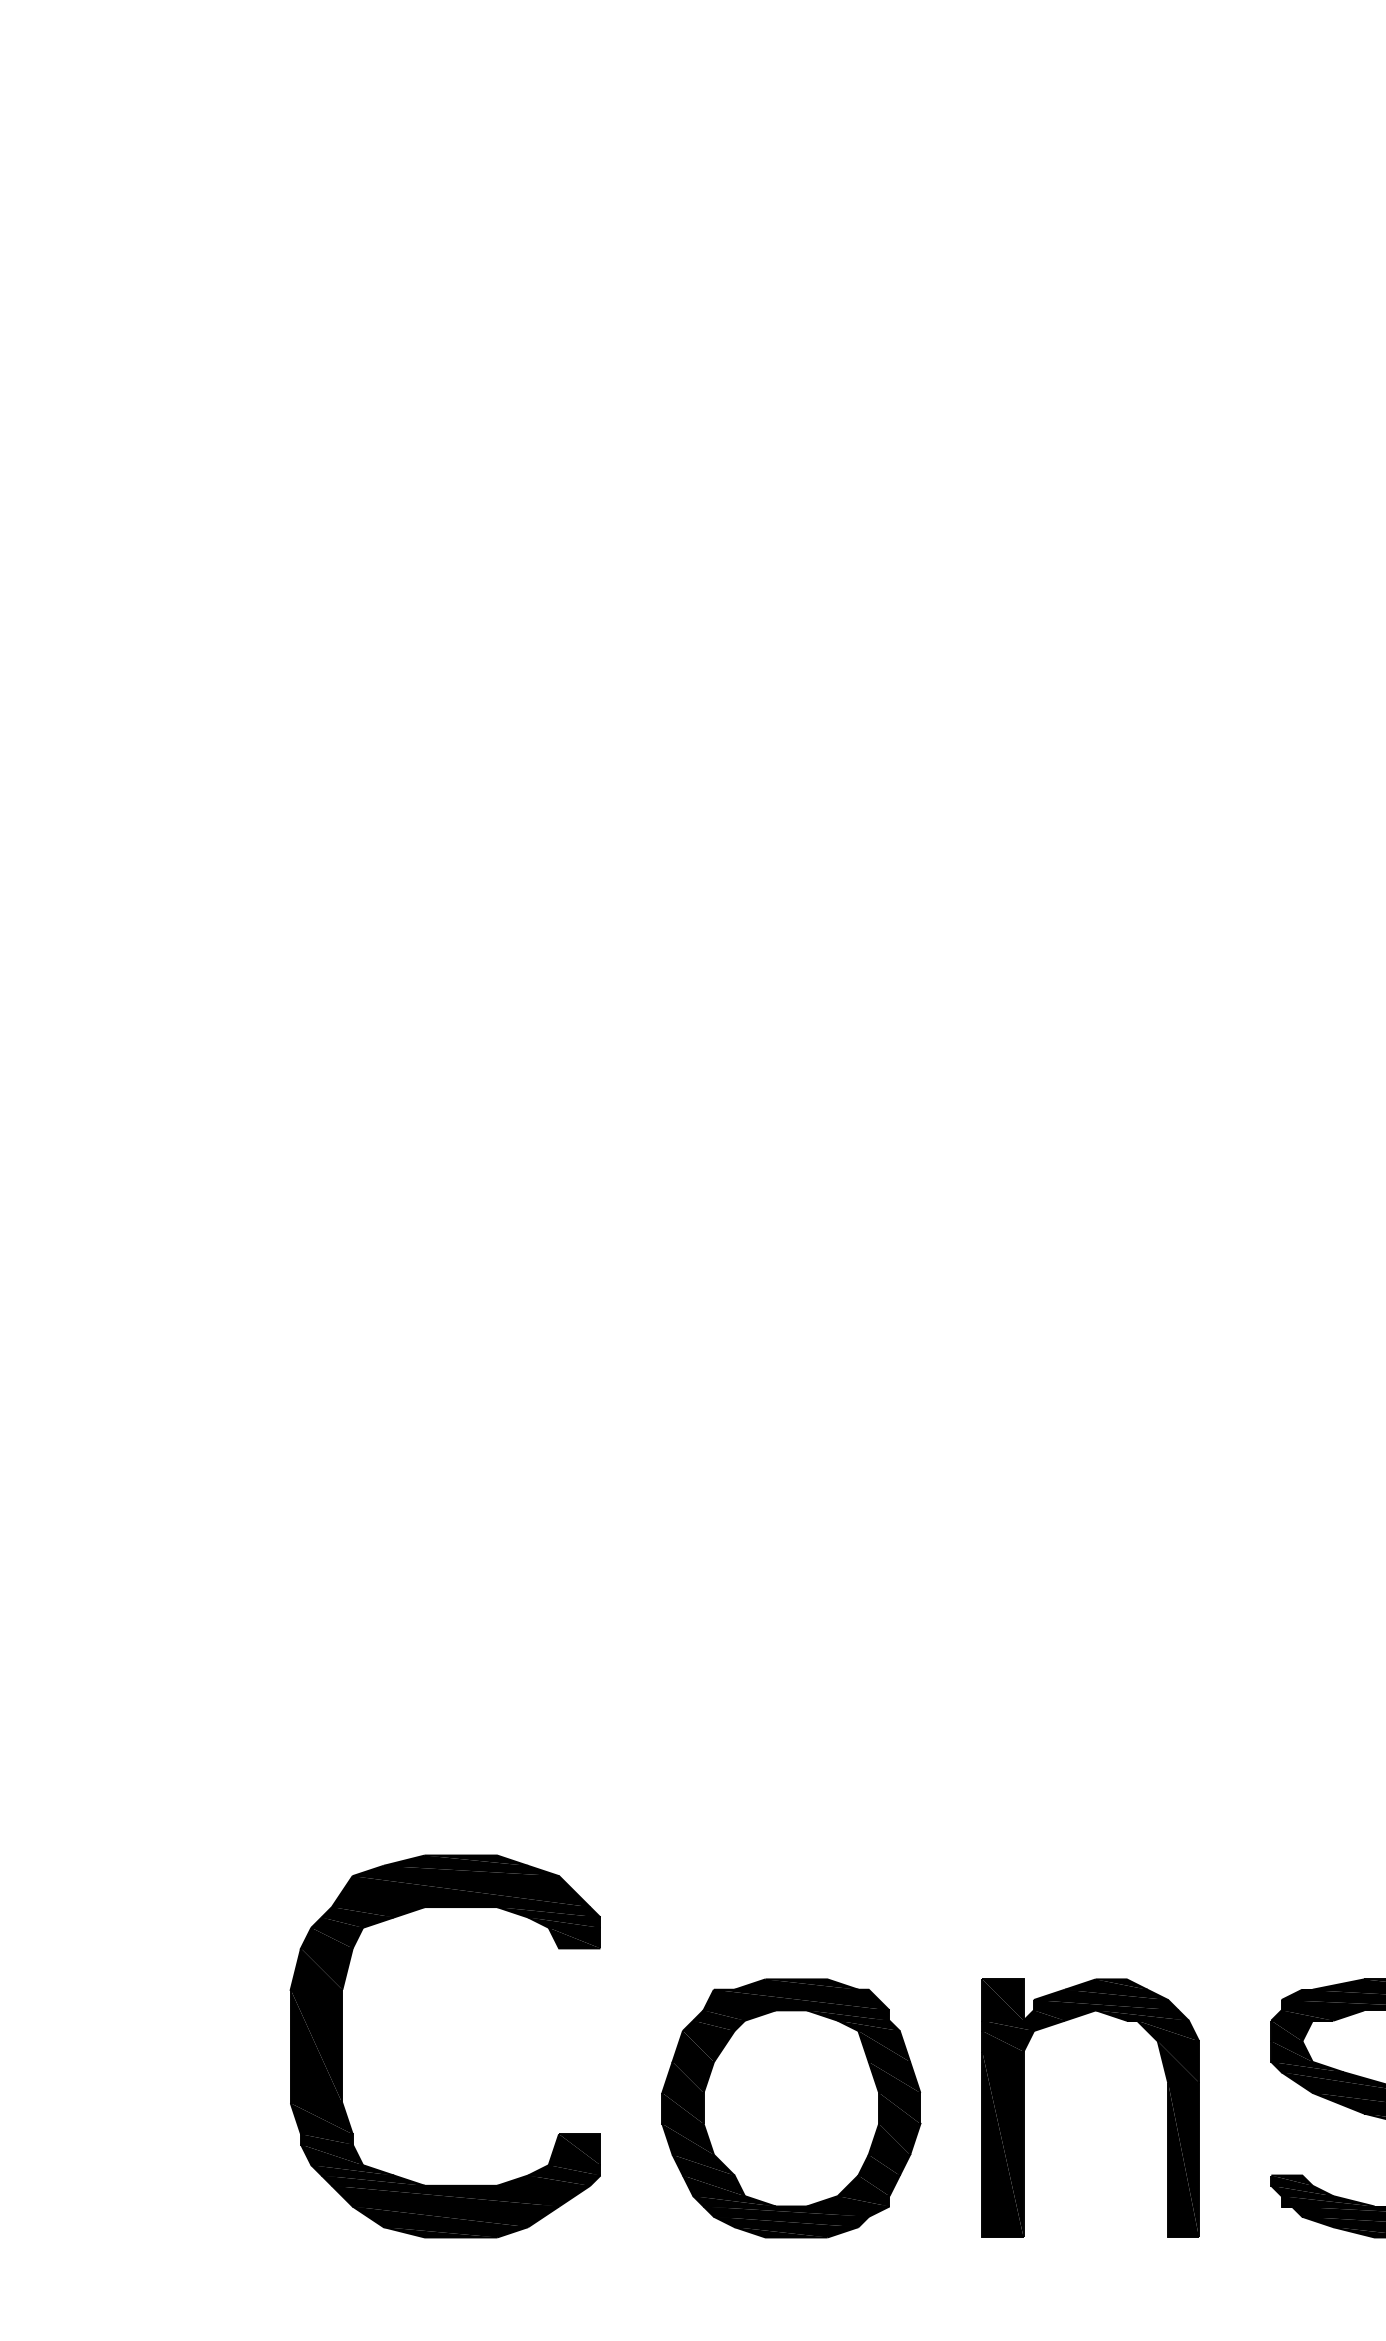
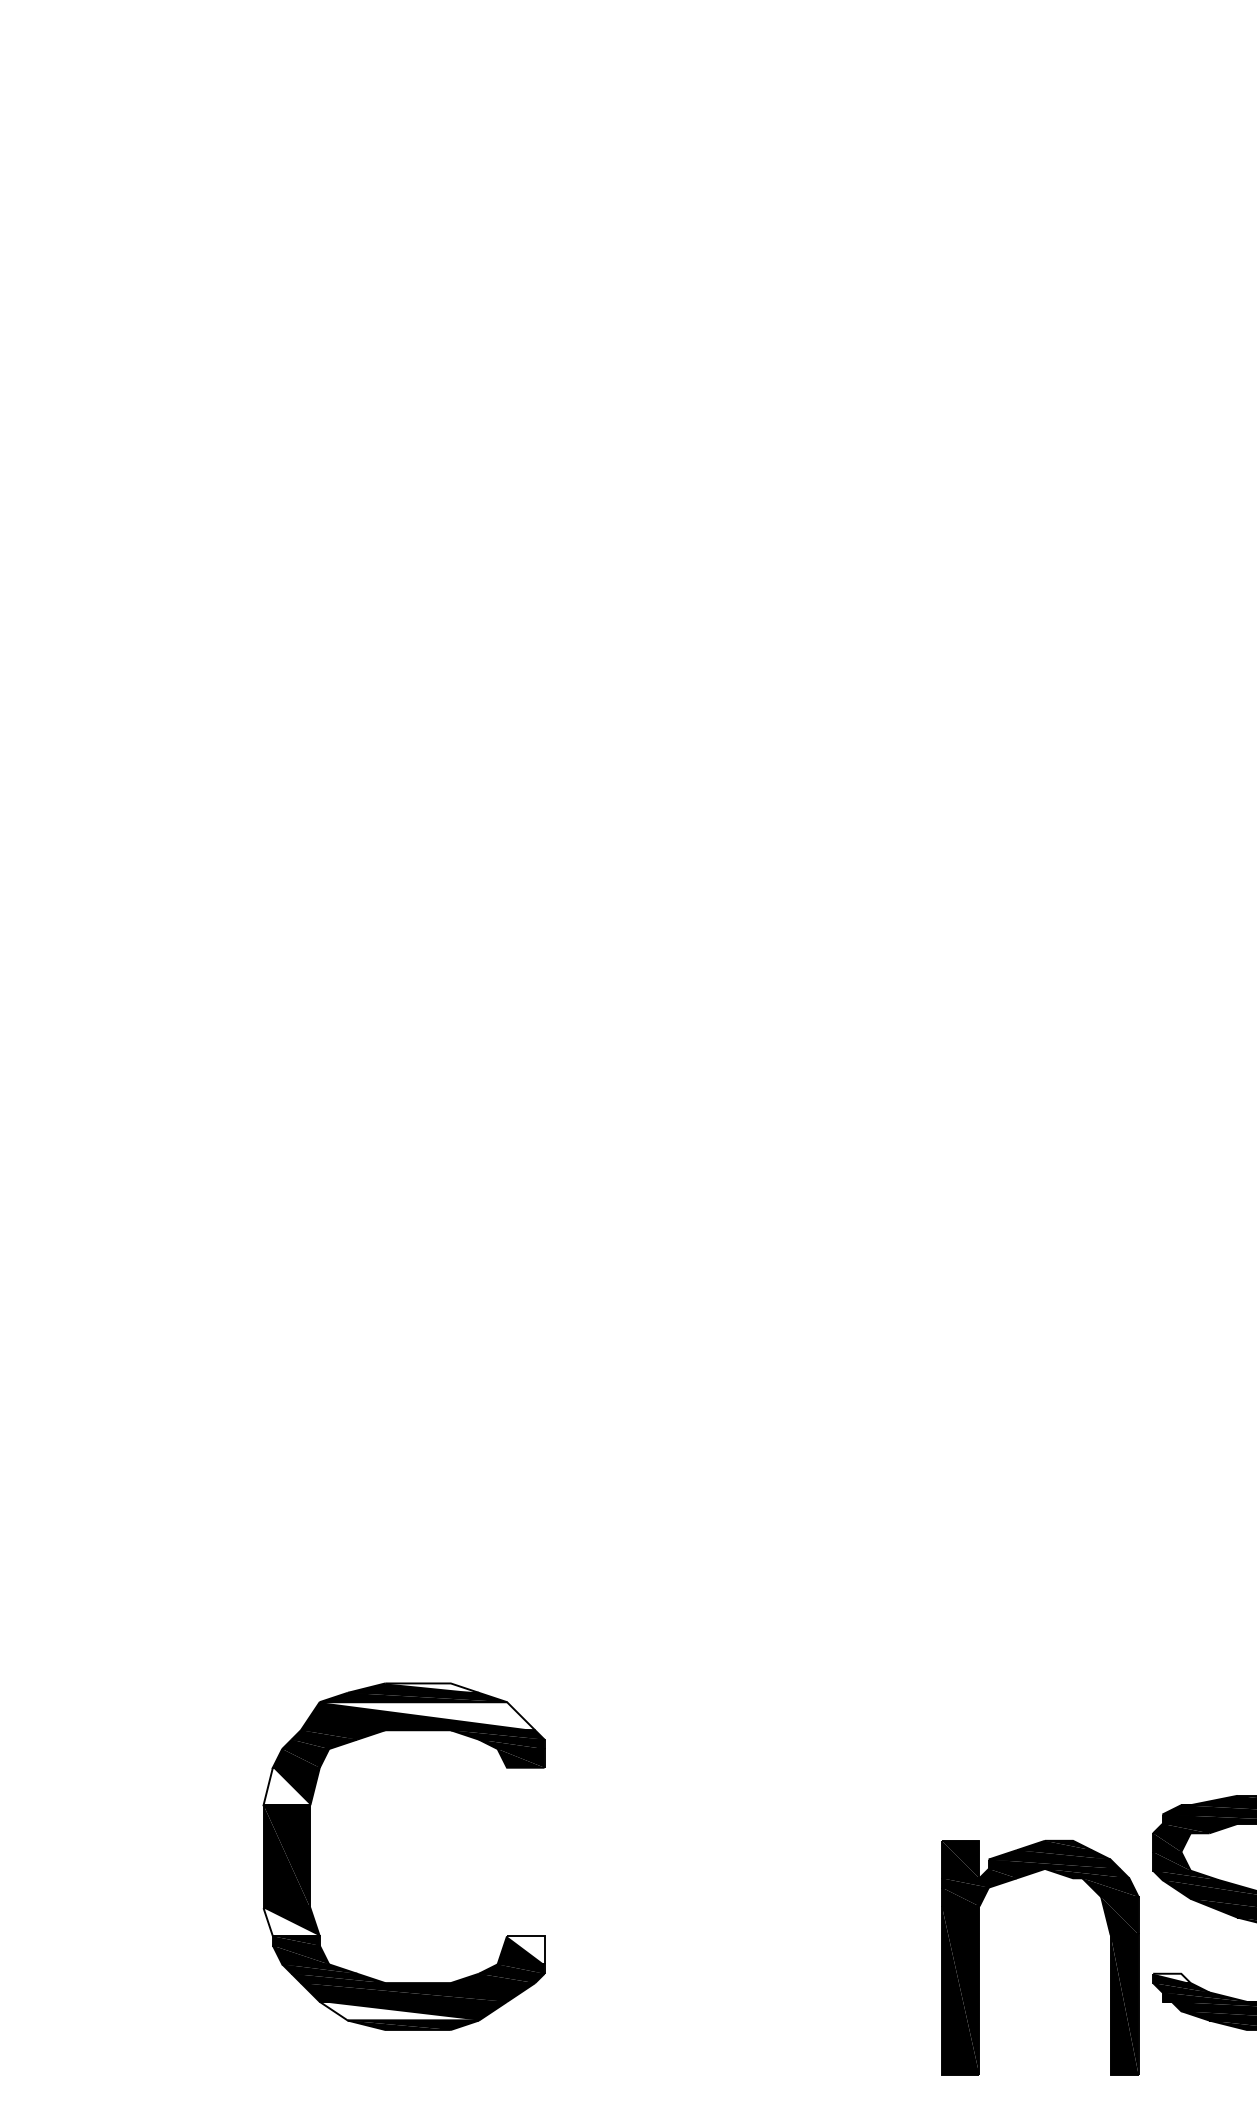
fill: (475, 1859) -> (431, 1687), removed
fill: (471, 1891) -> (427, 1716), removed
fill: (316, 1969) -> (286, 1786), removed
part: (791, 2108) -> (717, 1912), removed
part: (1023, 2108) -> (979, 1957), moved
fill: (321, 2119) -> (291, 1922), removed
fill: (579, 2149) -> (525, 1950), removed
fill: (1291, 2180) -> (1171, 1978), removed
fill: (439, 2216) -> (398, 2010), removed

